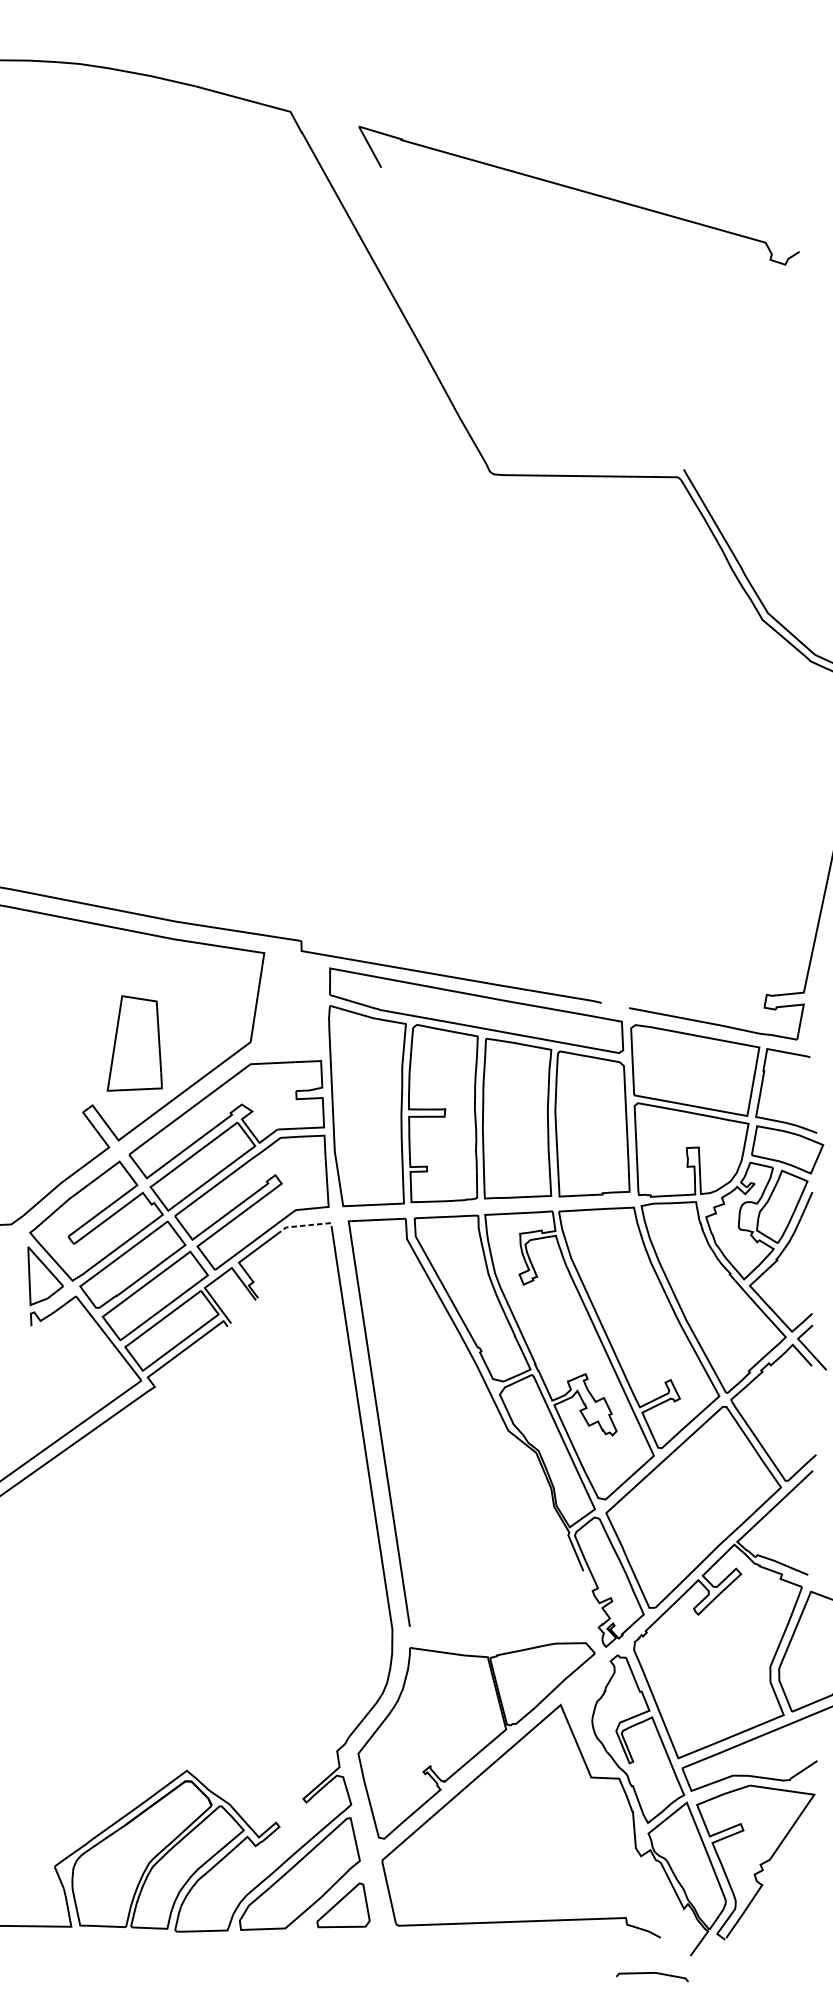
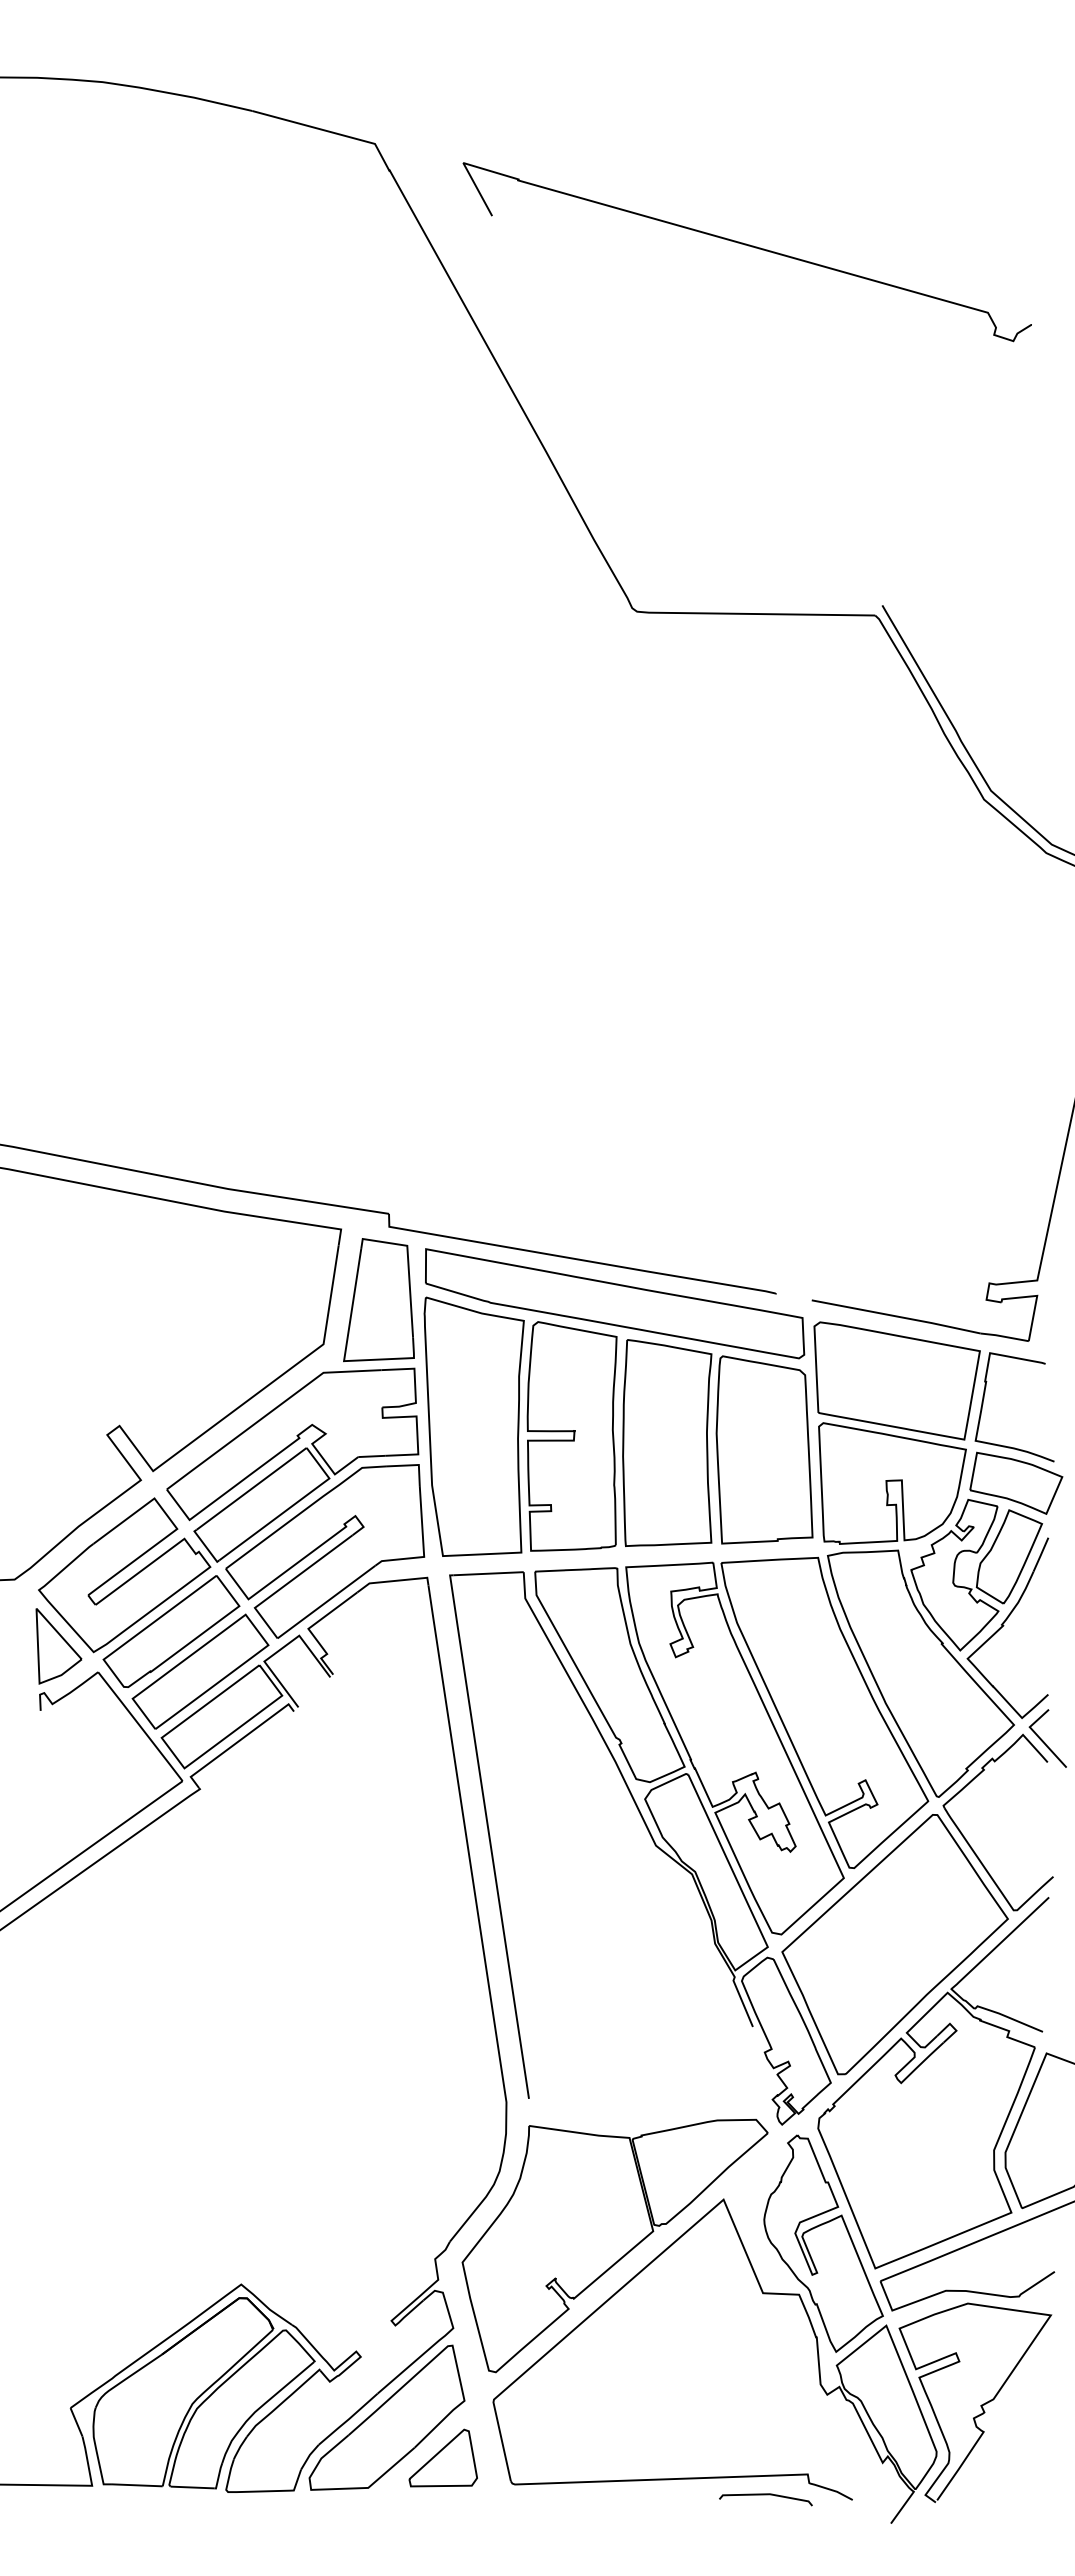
part: (134, 1043) -> (378, 1300), moved
line: (305, 1225) -> (394, 1580), dashed -> solid
line: (652, 1973) -> (765, 2495), moved

